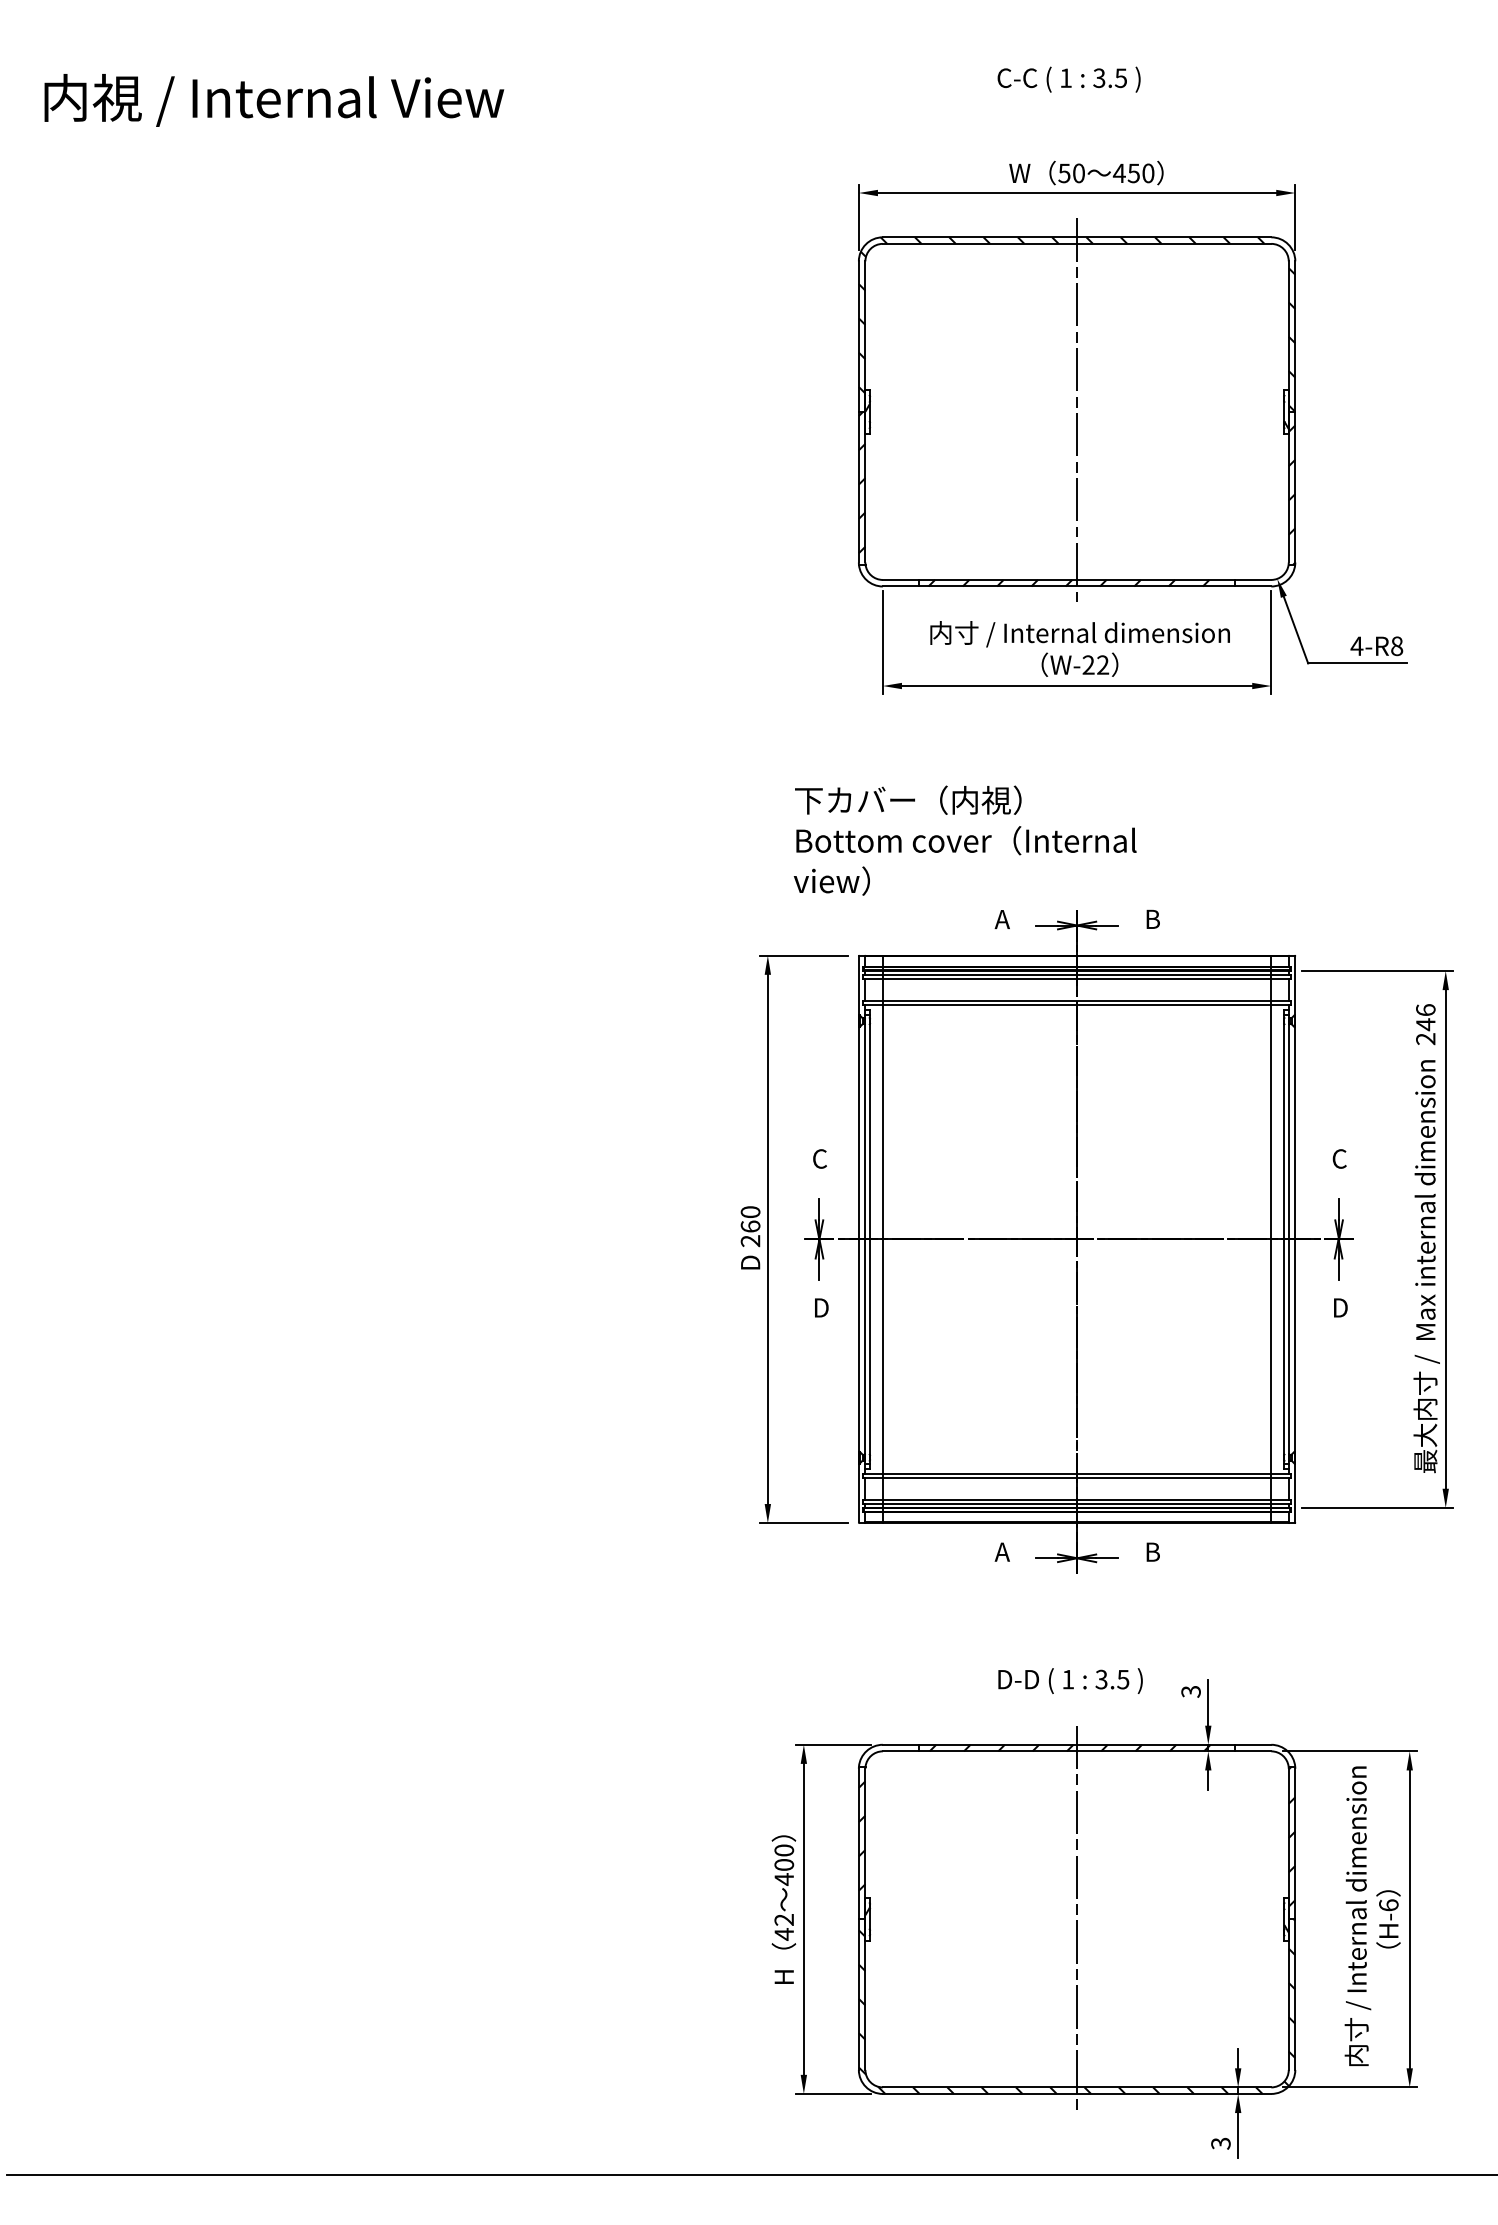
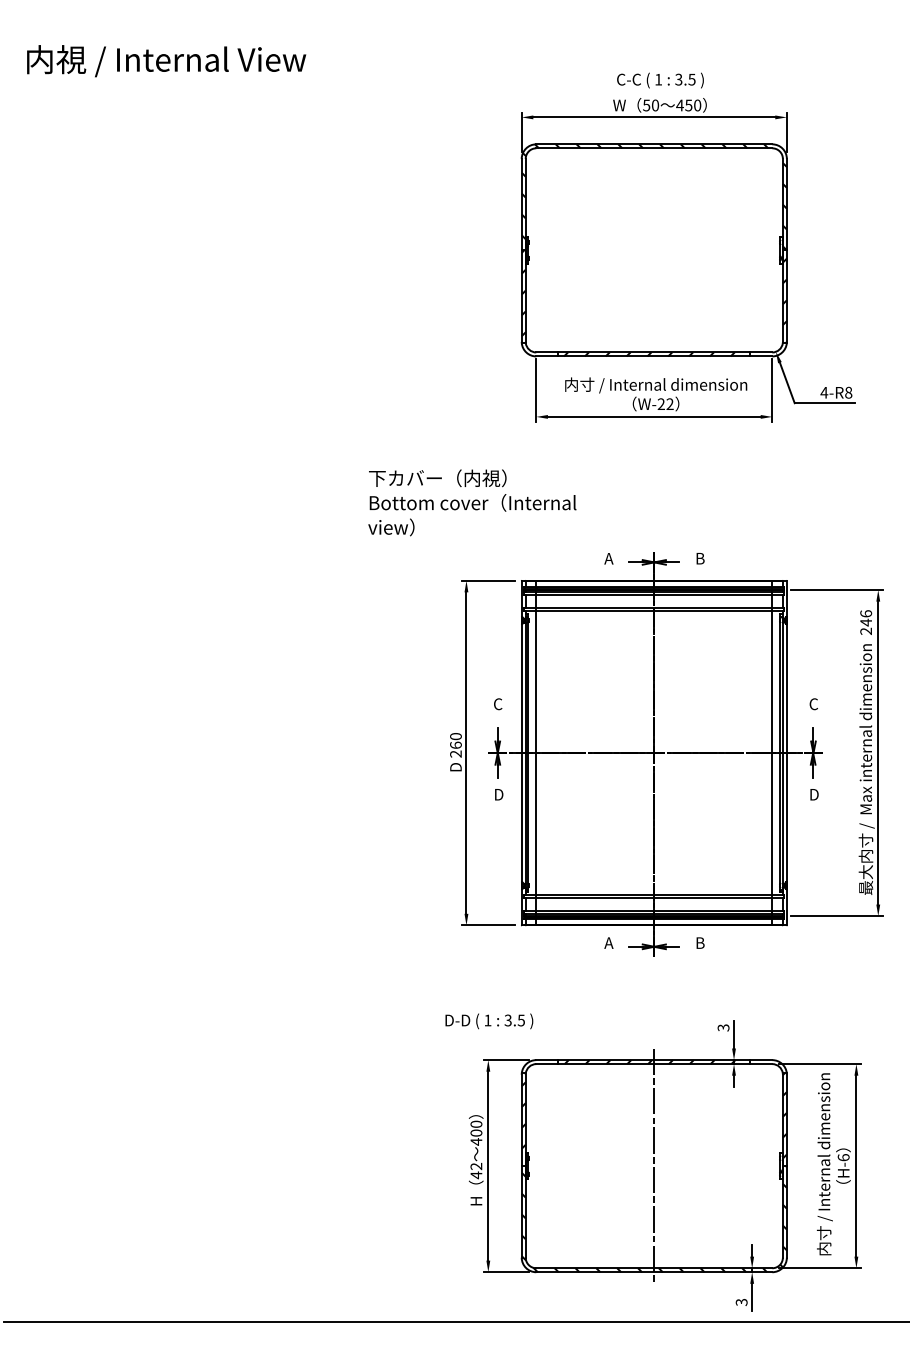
text: (1069, 79) -> (660, 80), moved
line: (1077, 412) -> (654, 250), removed
text: (965, 840) -> (472, 502), moved
text: (1070, 1681) -> (489, 1021), moved

